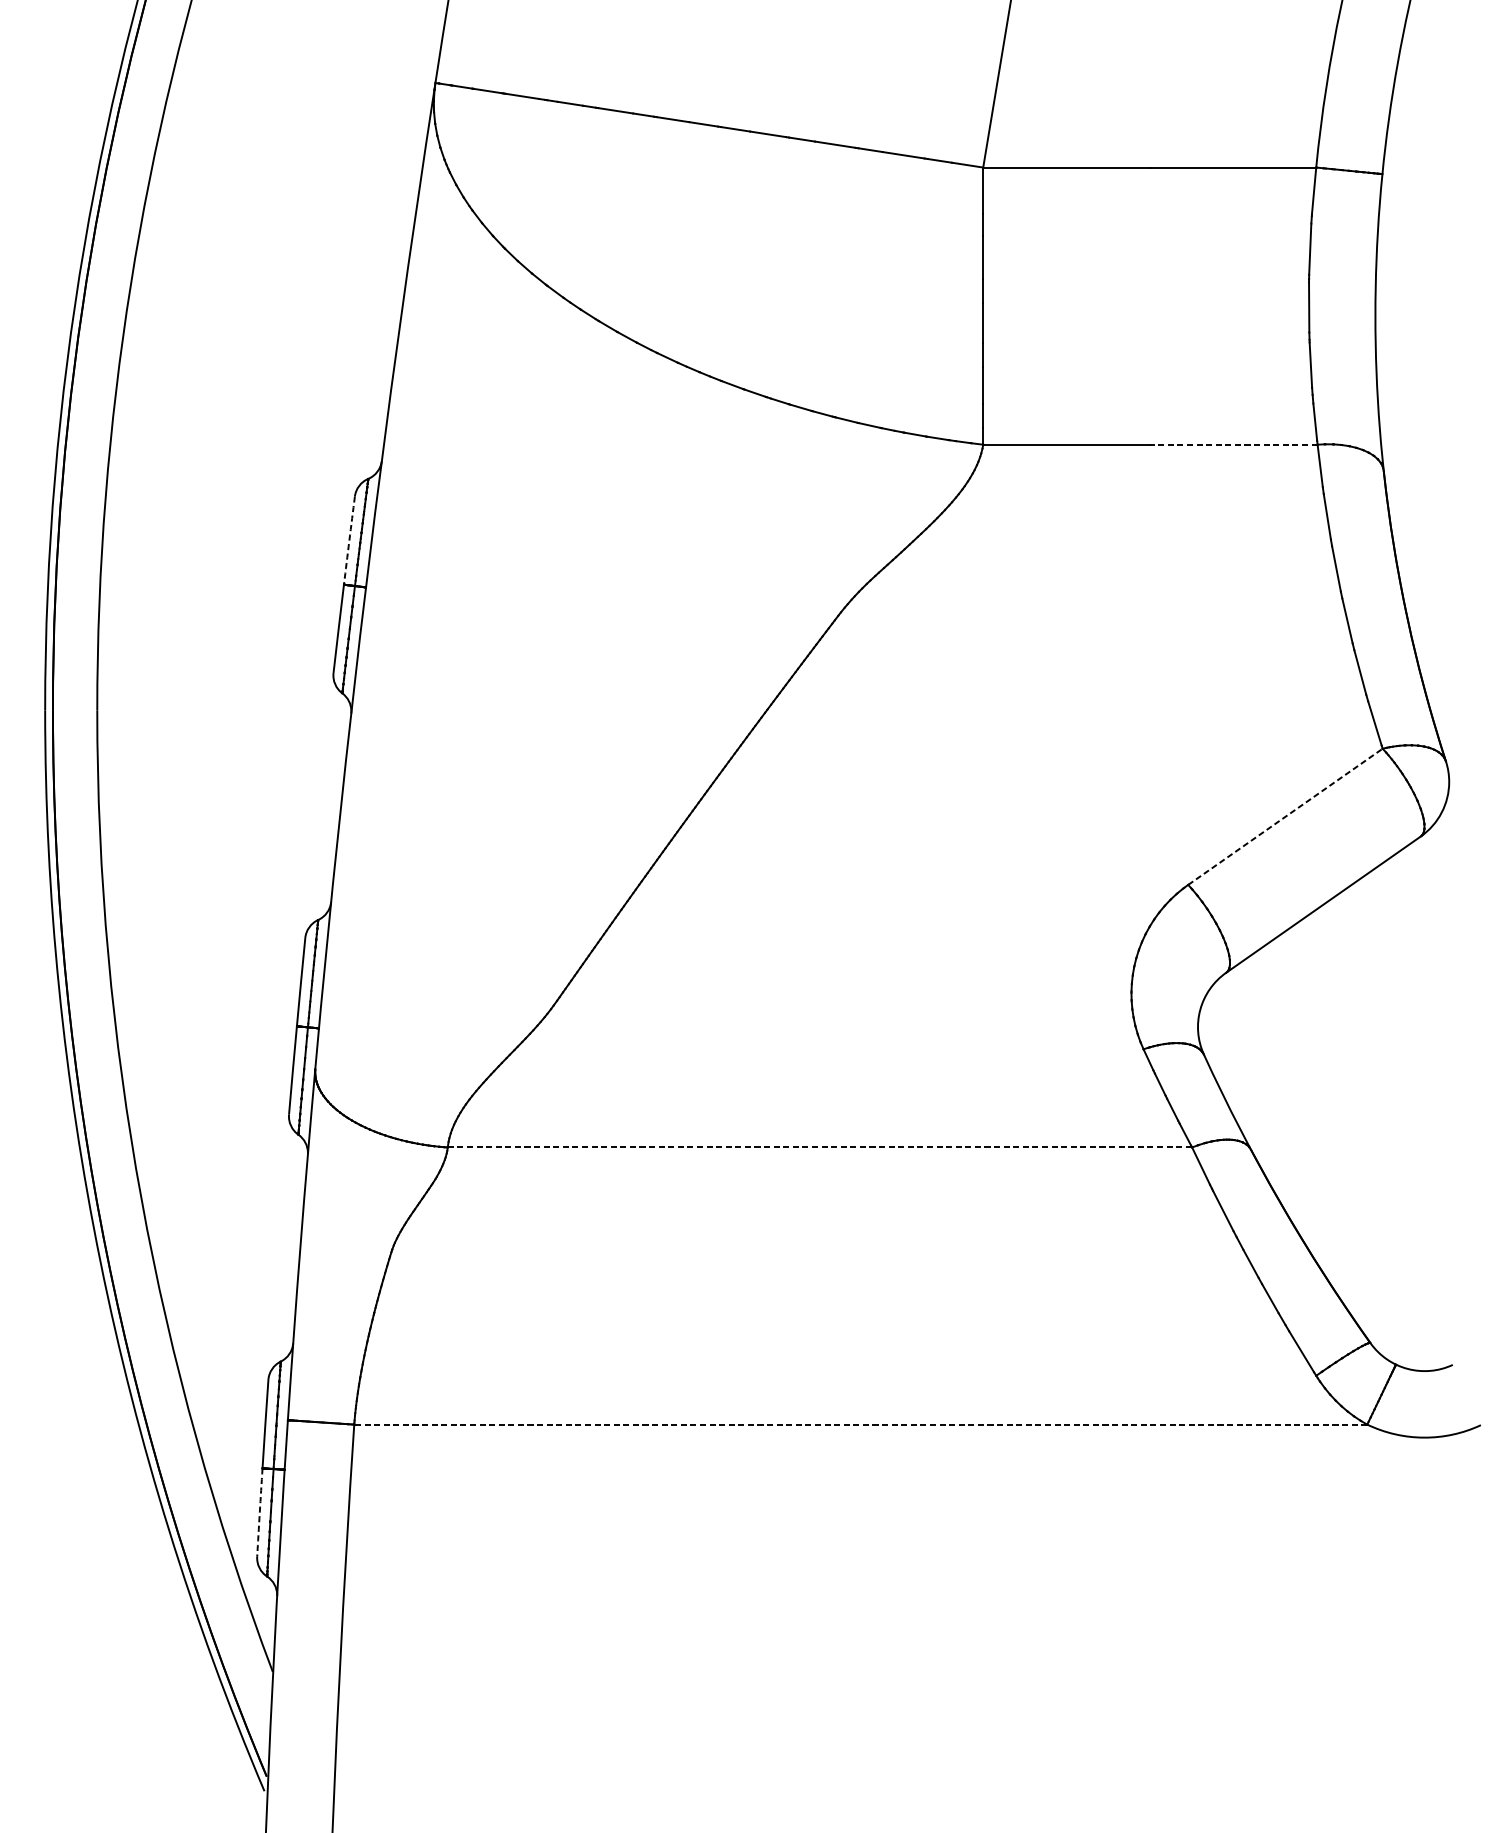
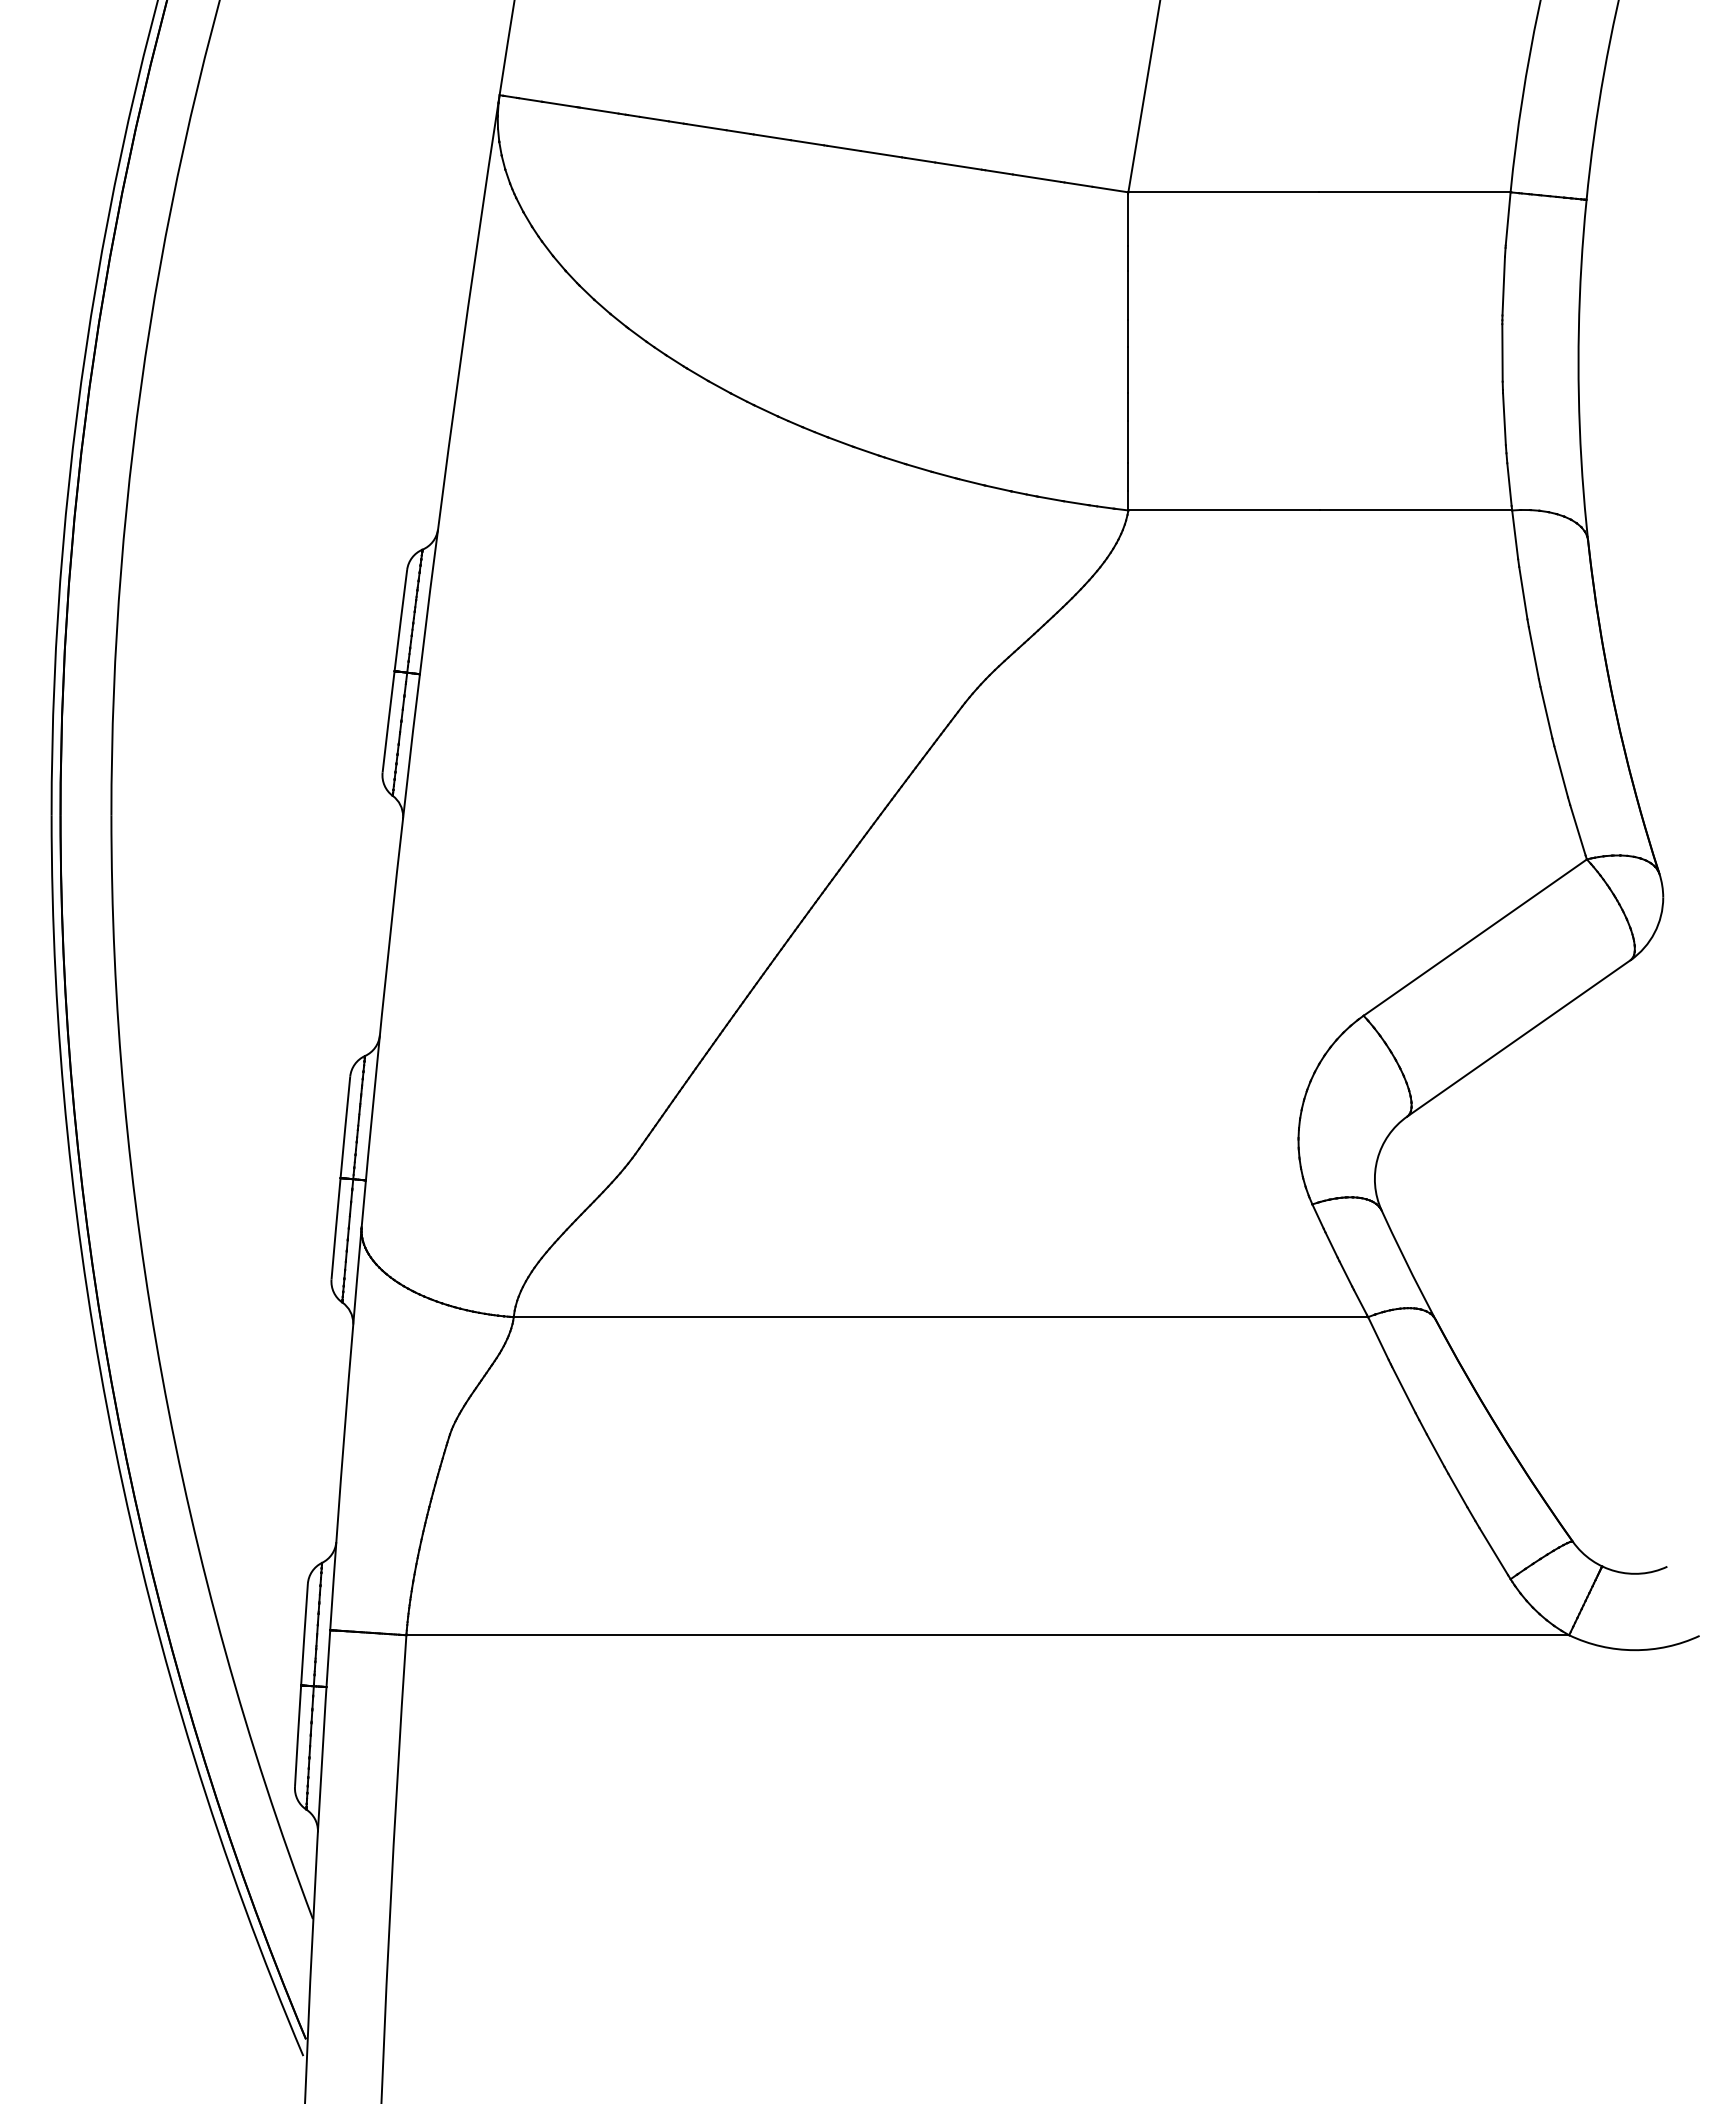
line: (1234, 444) -> (1416, 510), dashed -> solid
arc: (349, 540) -> (400, 620), dashed -> solid
line: (1285, 816) -> (1475, 937), dashed -> solid
line: (820, 1147) -> (941, 1317), dashed -> solid
line: (860, 1424) -> (987, 1635), dashed -> solid
arc: (259, 1512) -> (297, 1736), dashed -> solid

